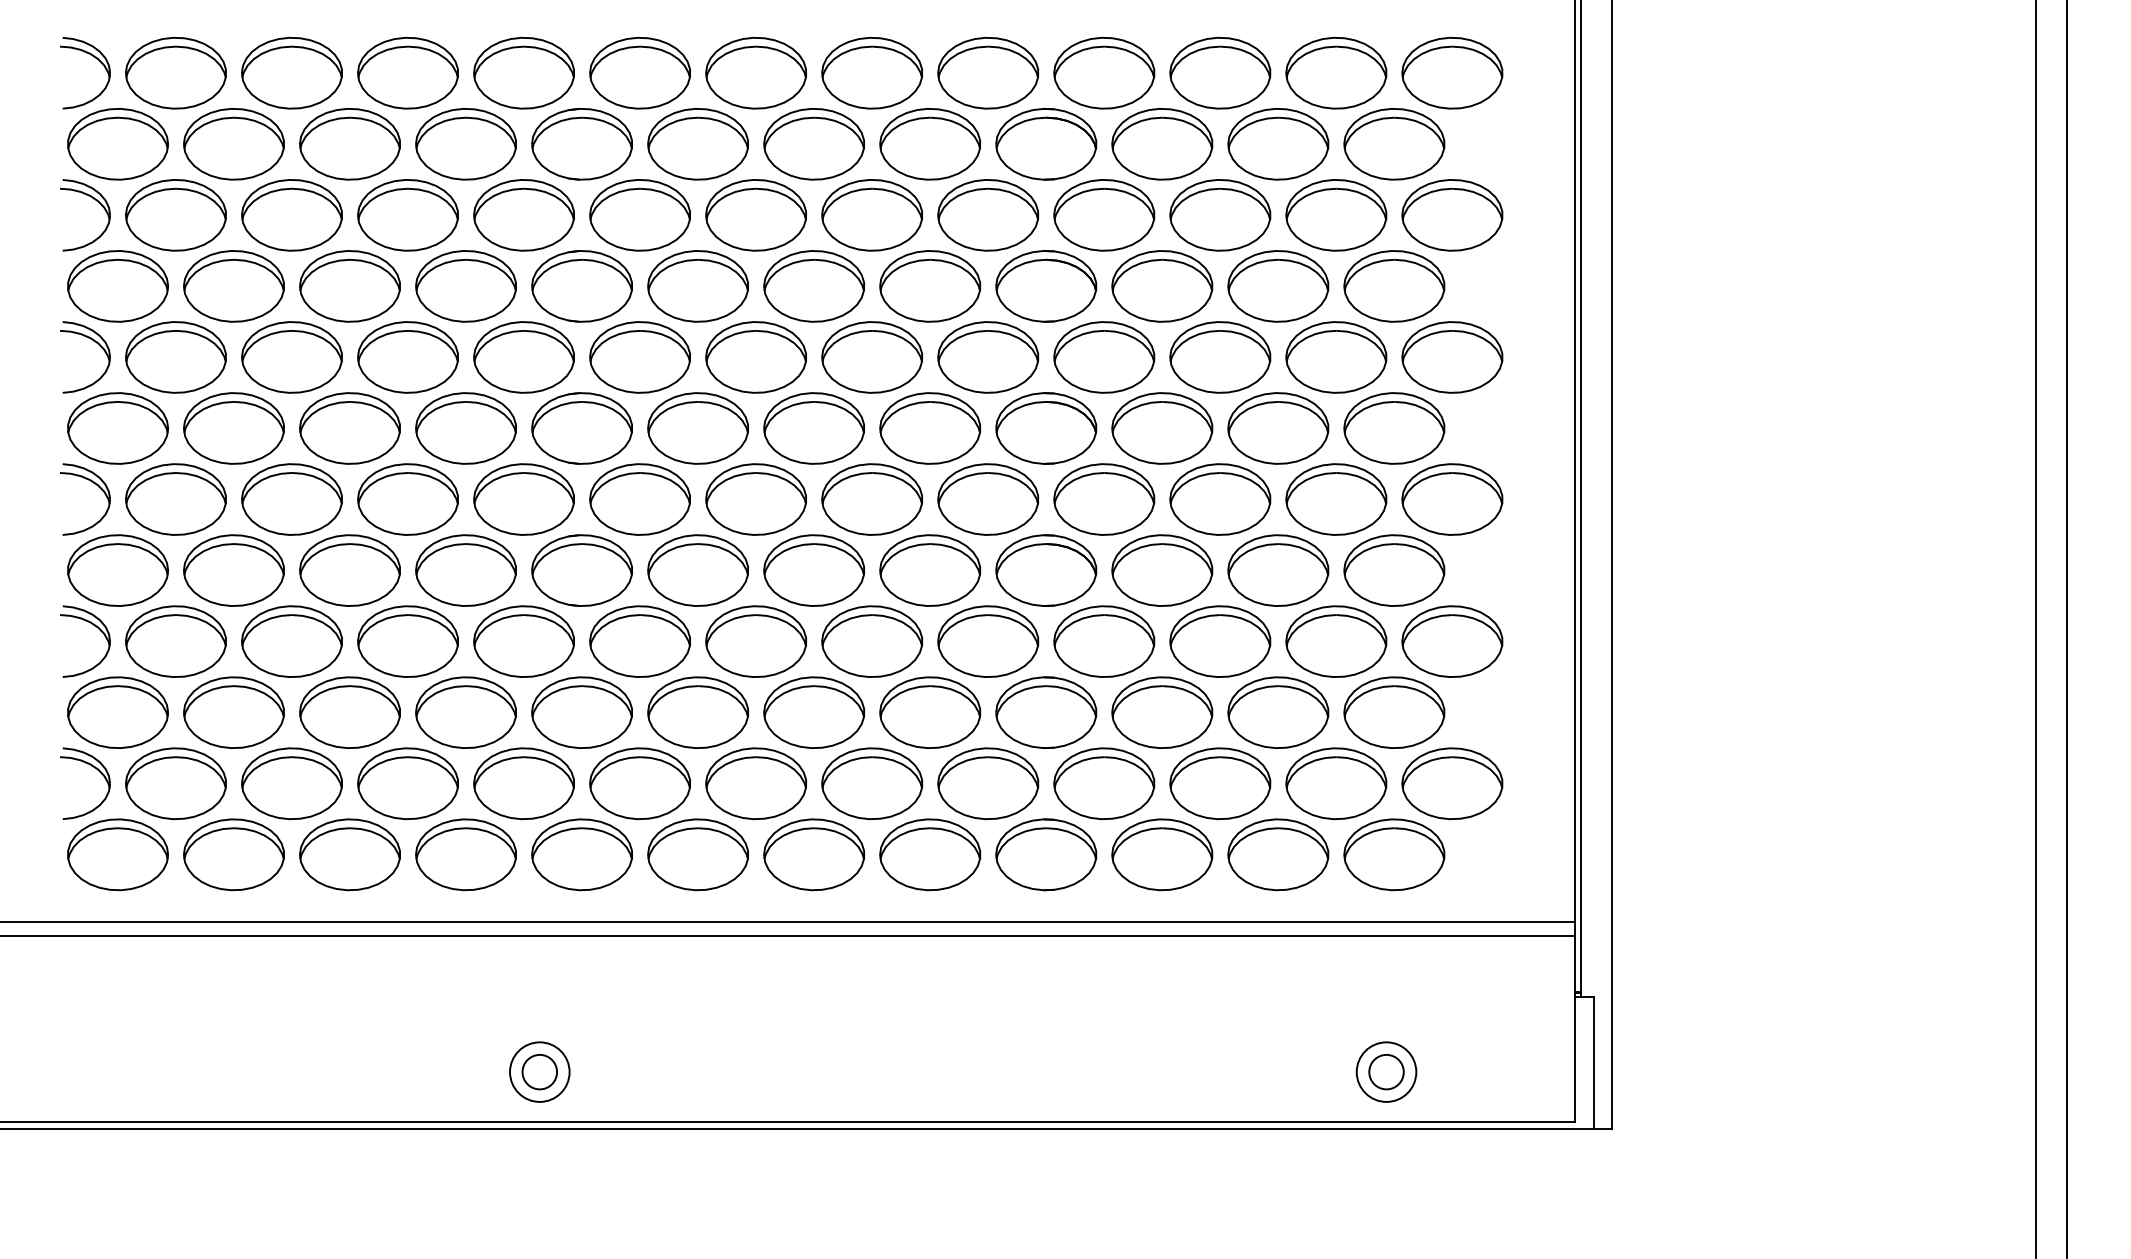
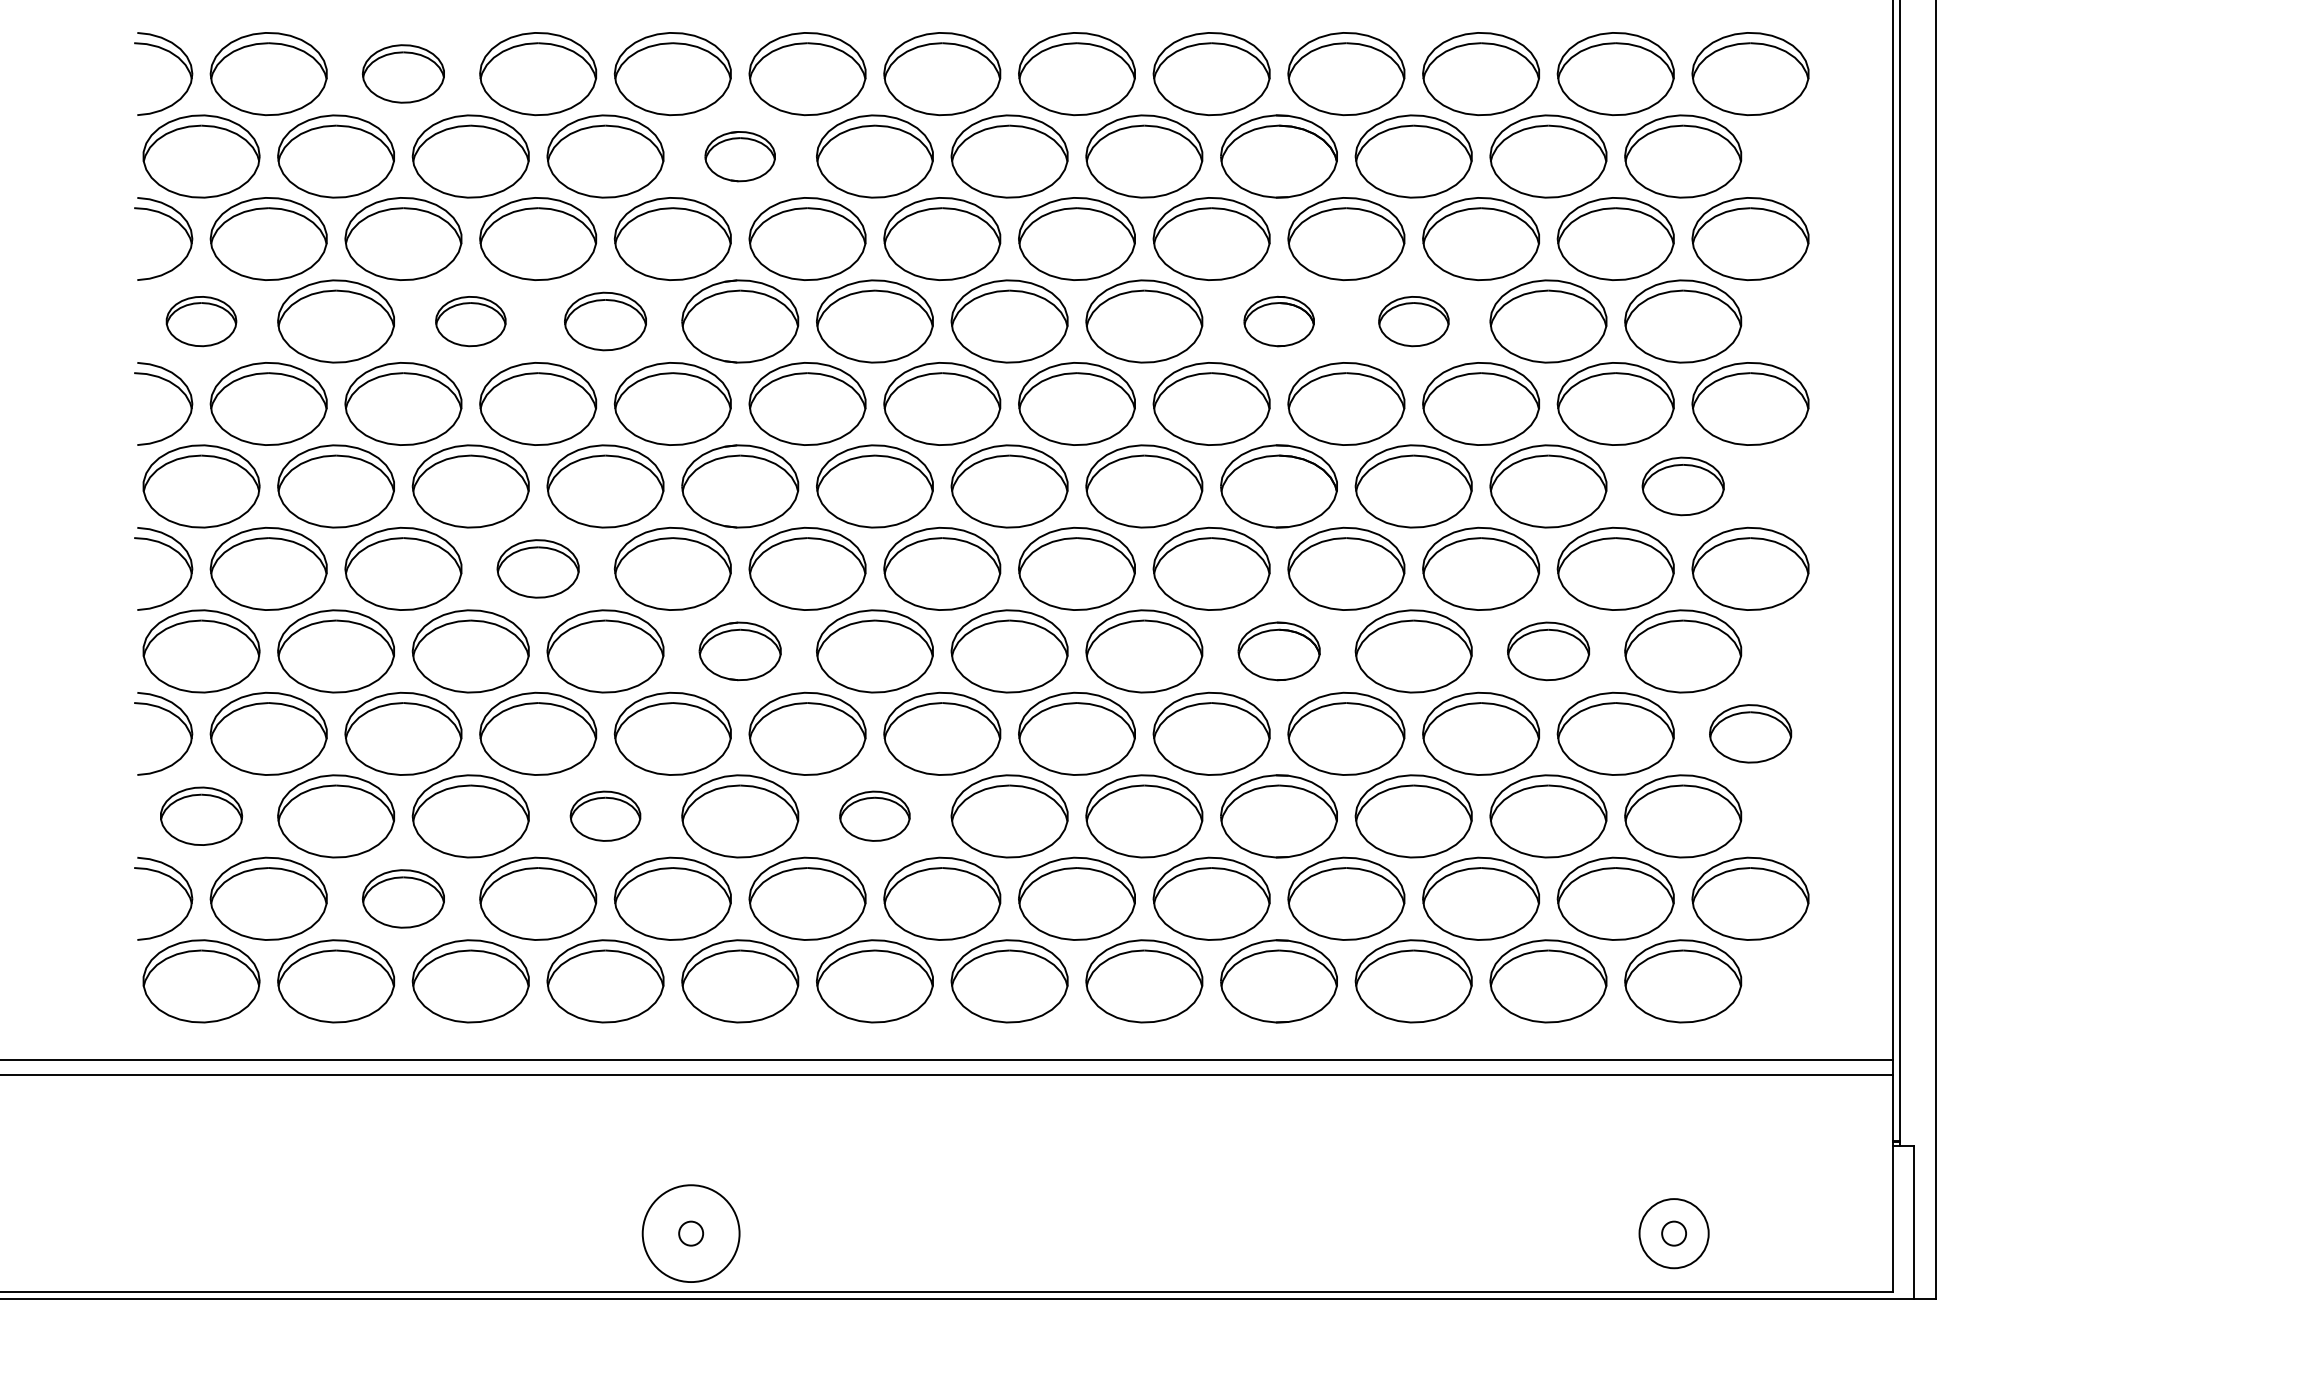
part: (291, 72) -> (402, 73), size x0.7
part: (581, 144) -> (739, 156), size x0.6
part: (117, 286) -> (200, 321), size x0.6
part: (349, 286) -> (470, 321), size x0.6
part: (465, 286) -> (604, 321), size x0.7
part: (1046, 286) -> (1279, 321), size x0.6
part: (1162, 286) -> (1414, 321), size x0.6
part: (1394, 428) -> (1683, 486), size x0.7
part: (407, 499) -> (537, 568), size x0.7
part: (581, 570) -> (739, 651), size x0.7
part: (1046, 570) -> (1279, 651), size x0.7
part: (1278, 570) -> (1548, 651), size x0.7
part: (1452, 641) -> (1750, 733), size x0.7
part: (117, 712) -> (200, 816), size x0.7
part: (465, 712) -> (604, 816), size x0.6
part: (697, 712) -> (874, 816), size x0.6
part: (291, 783) -> (402, 898), size x0.7
circle: (539, 1071) -> (690, 1232), size x0.6
circle: (539, 1071) -> (690, 1232), size x1.4
circle: (1386, 1071) -> (1674, 1232), size x0.6

